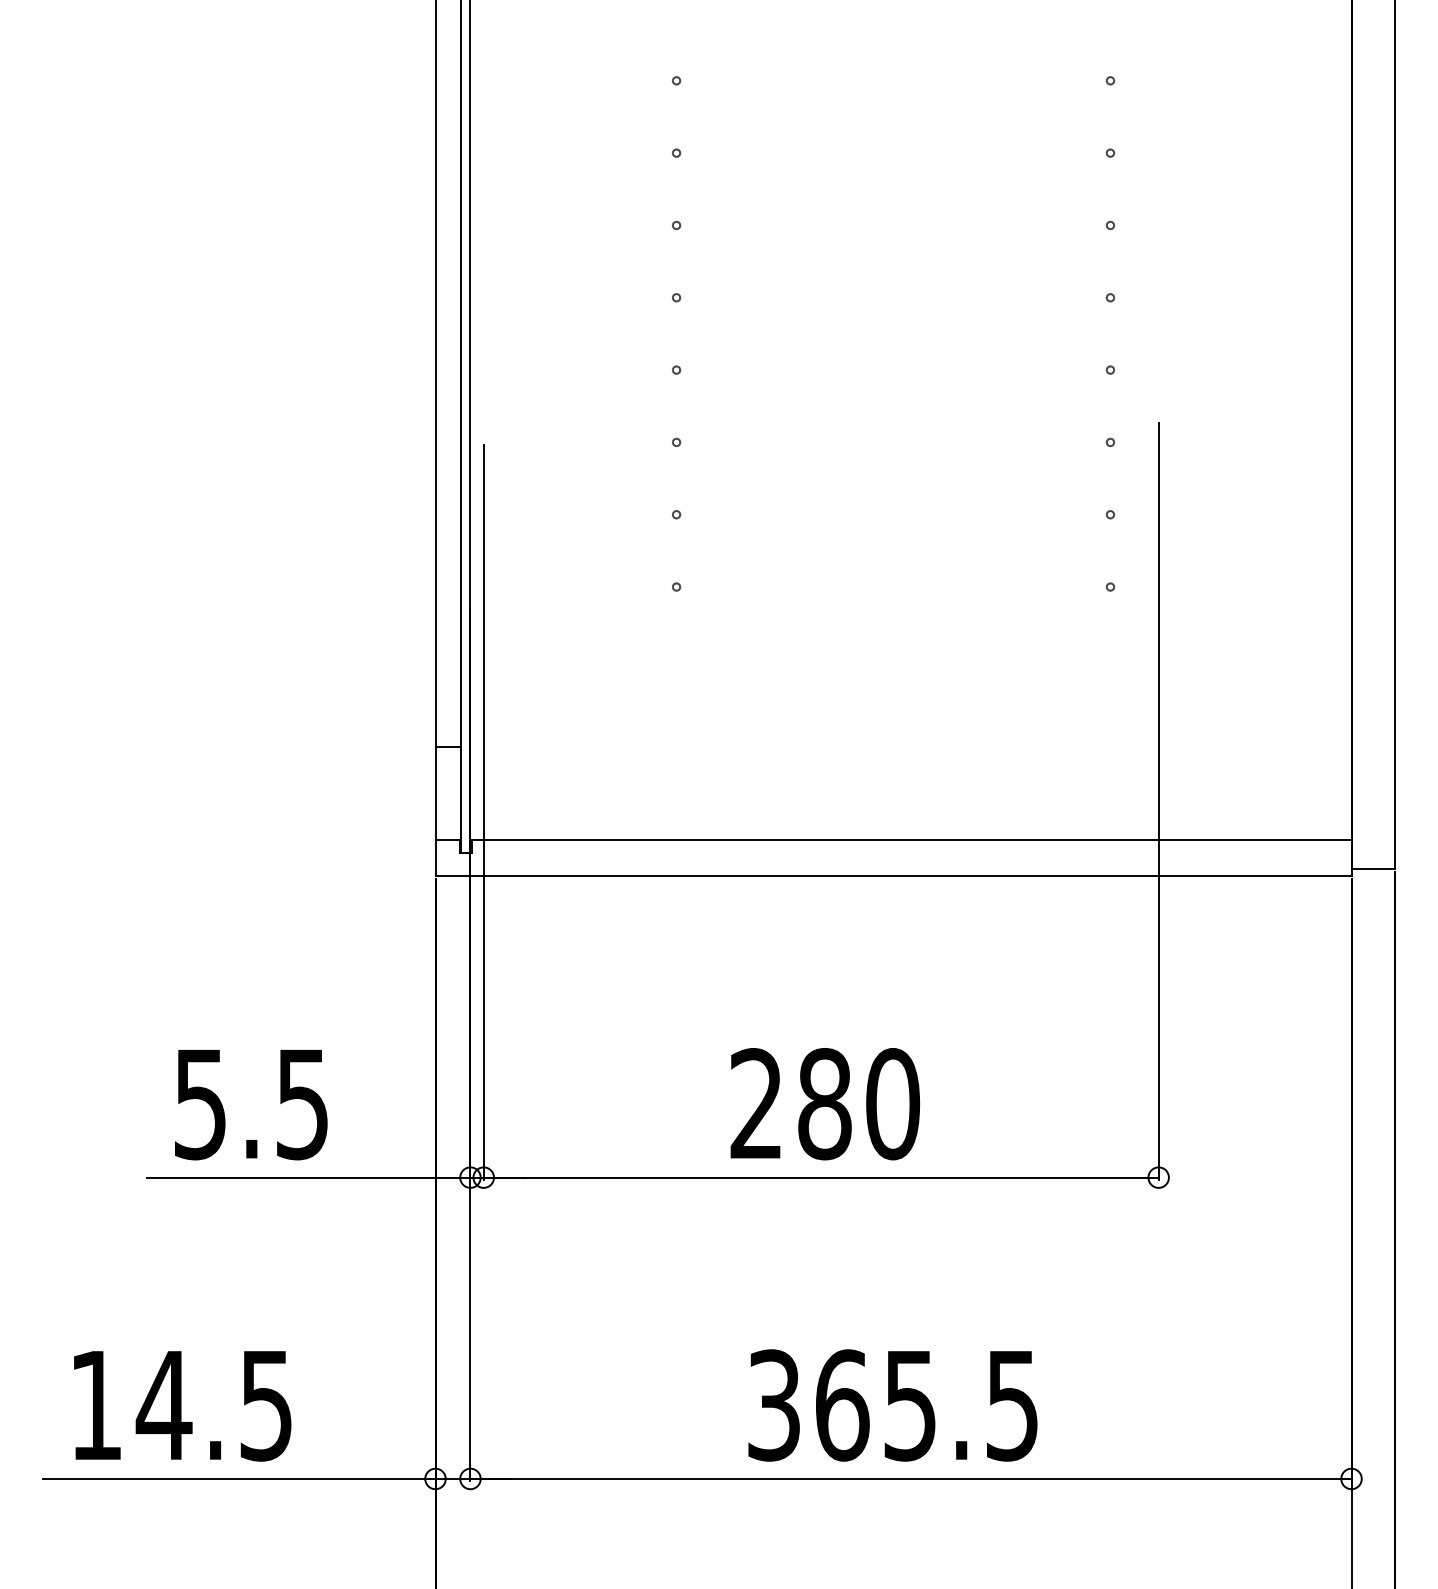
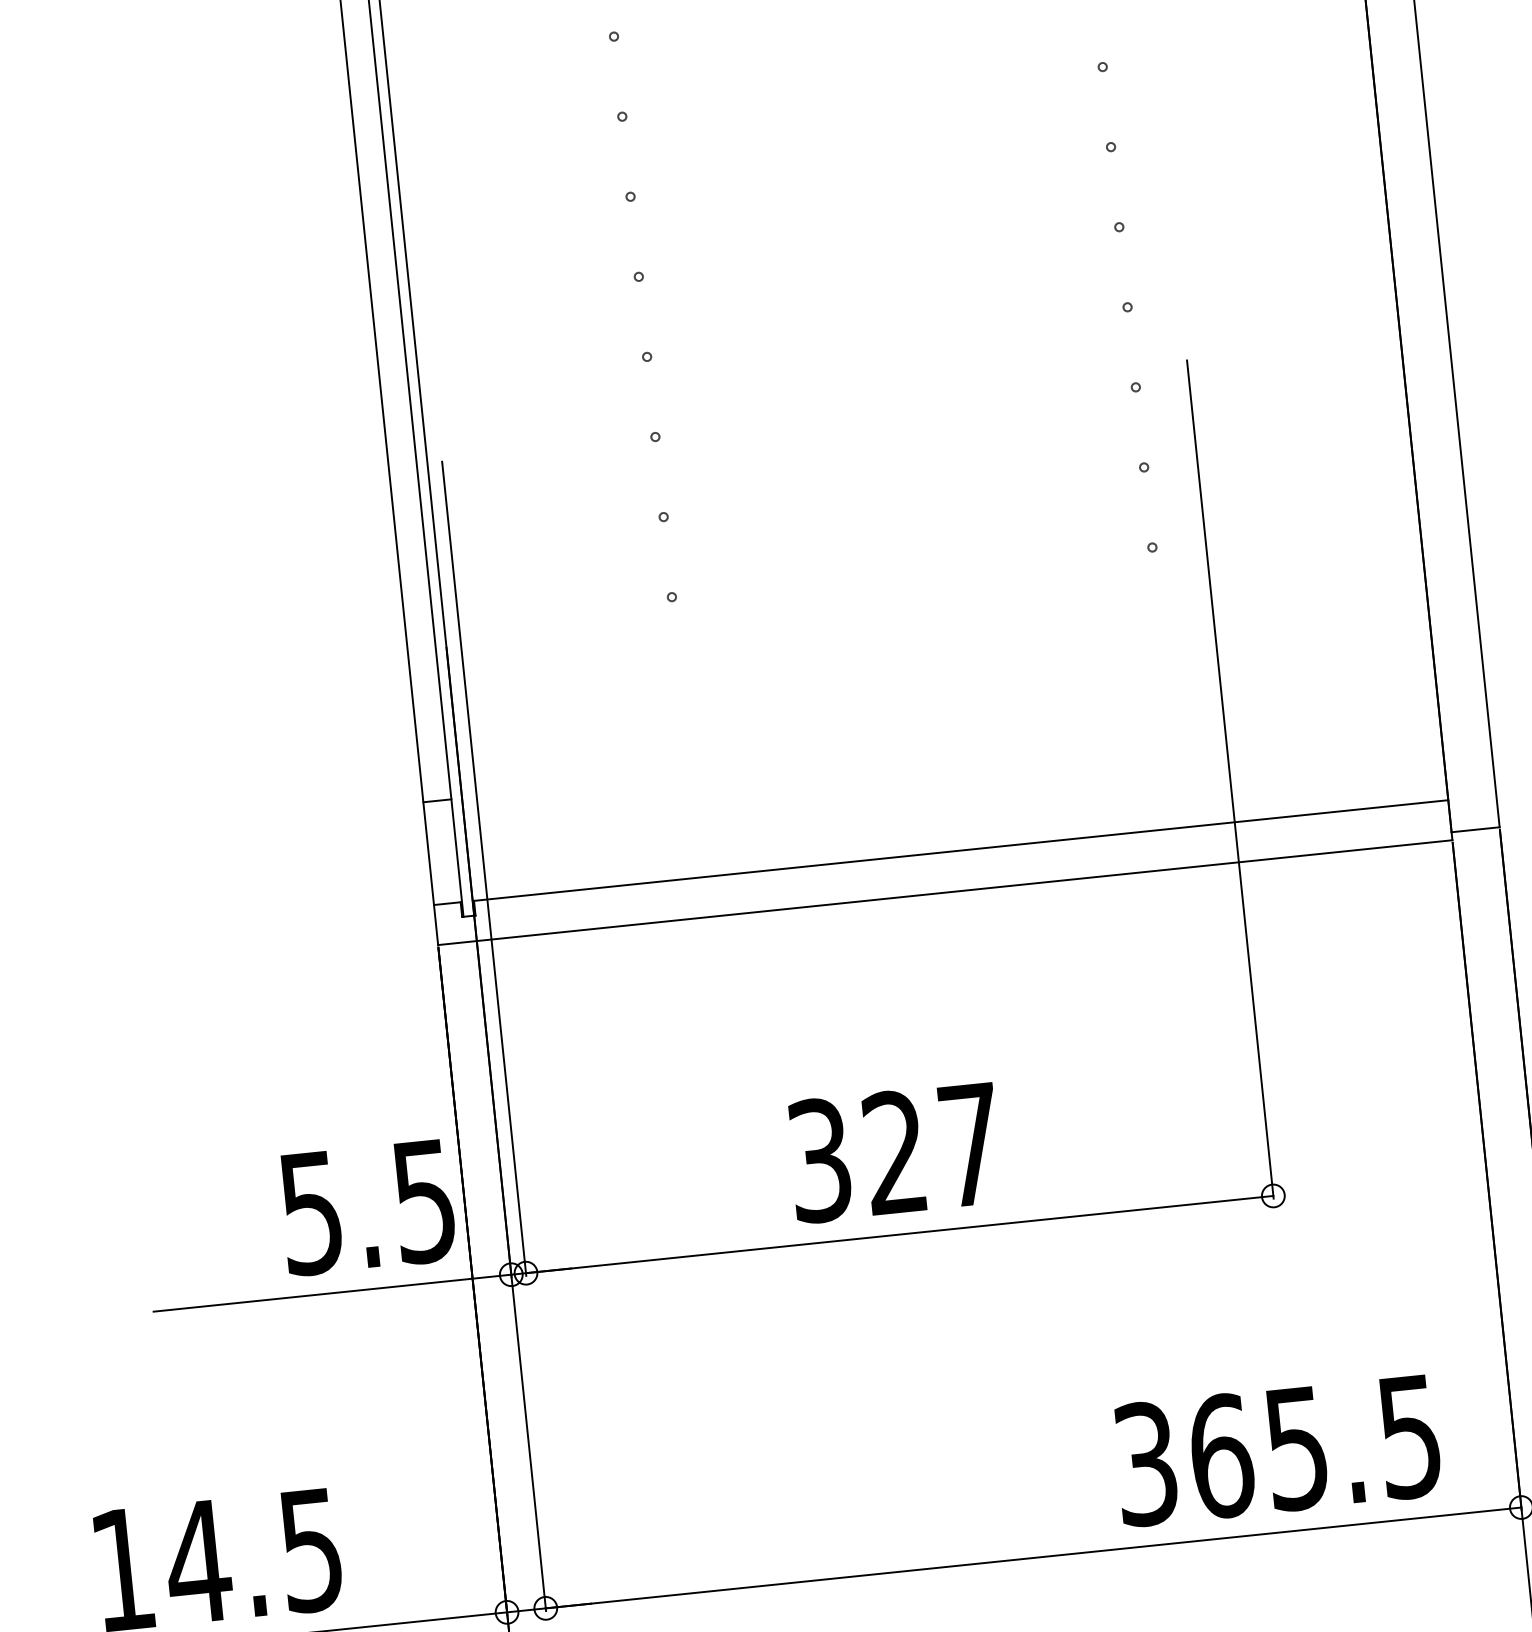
text: (825, 1104) -> (896, 1153), 280 -> 327
text: (251, 1105) -> (368, 1208), moved
text: (892, 1405) -> (1277, 1450), moved

